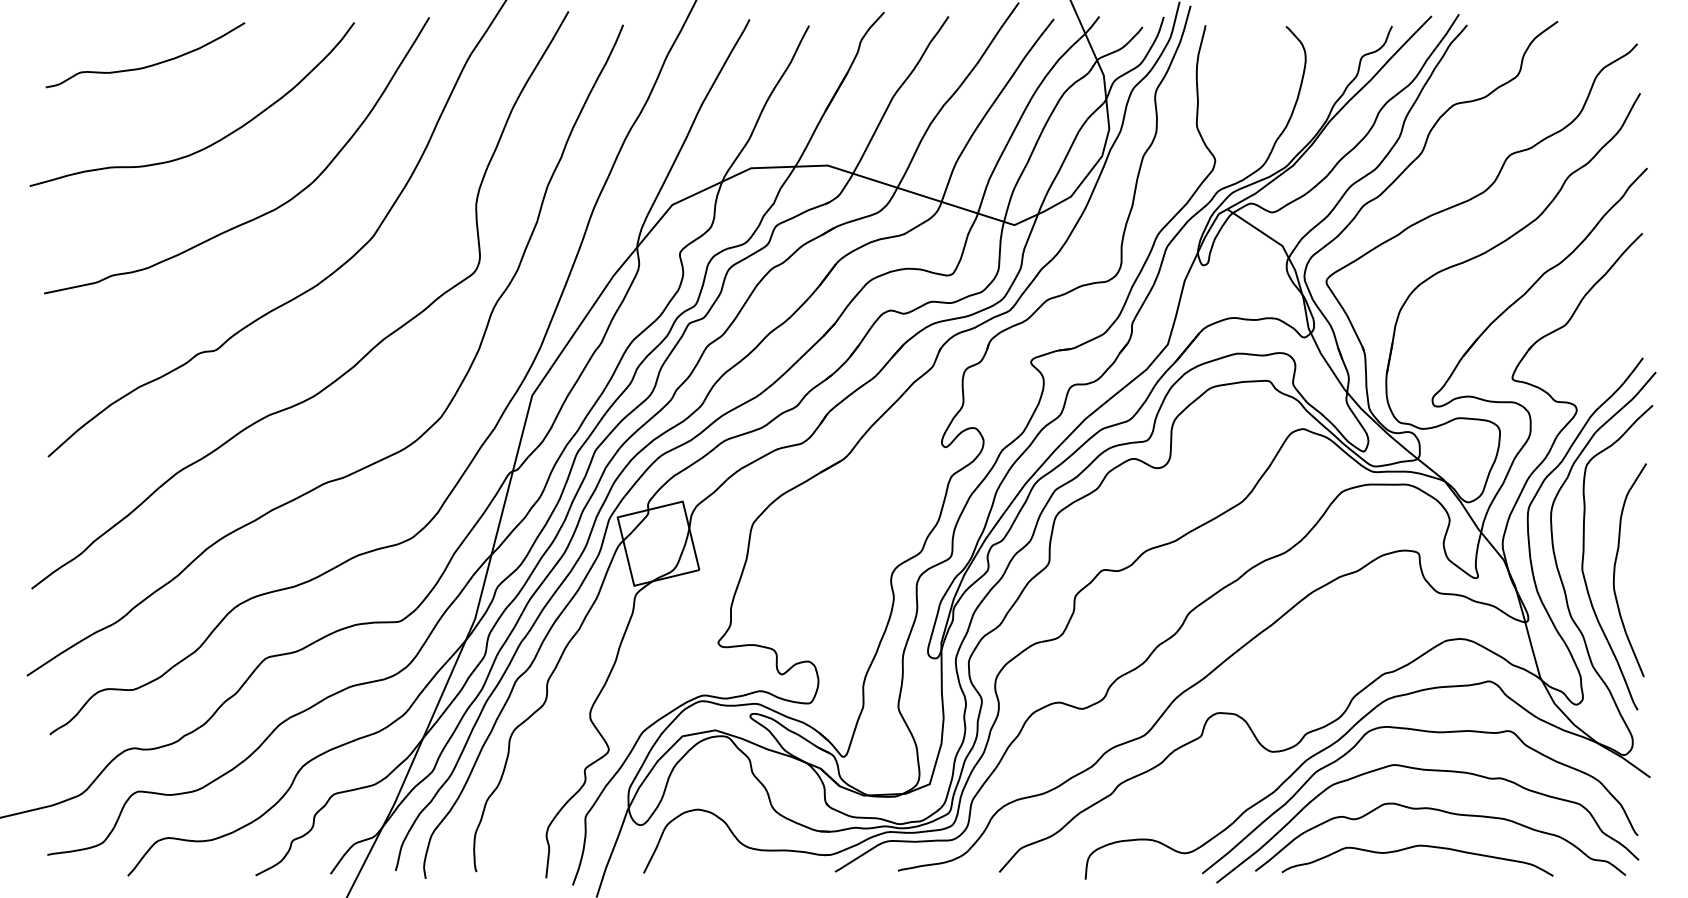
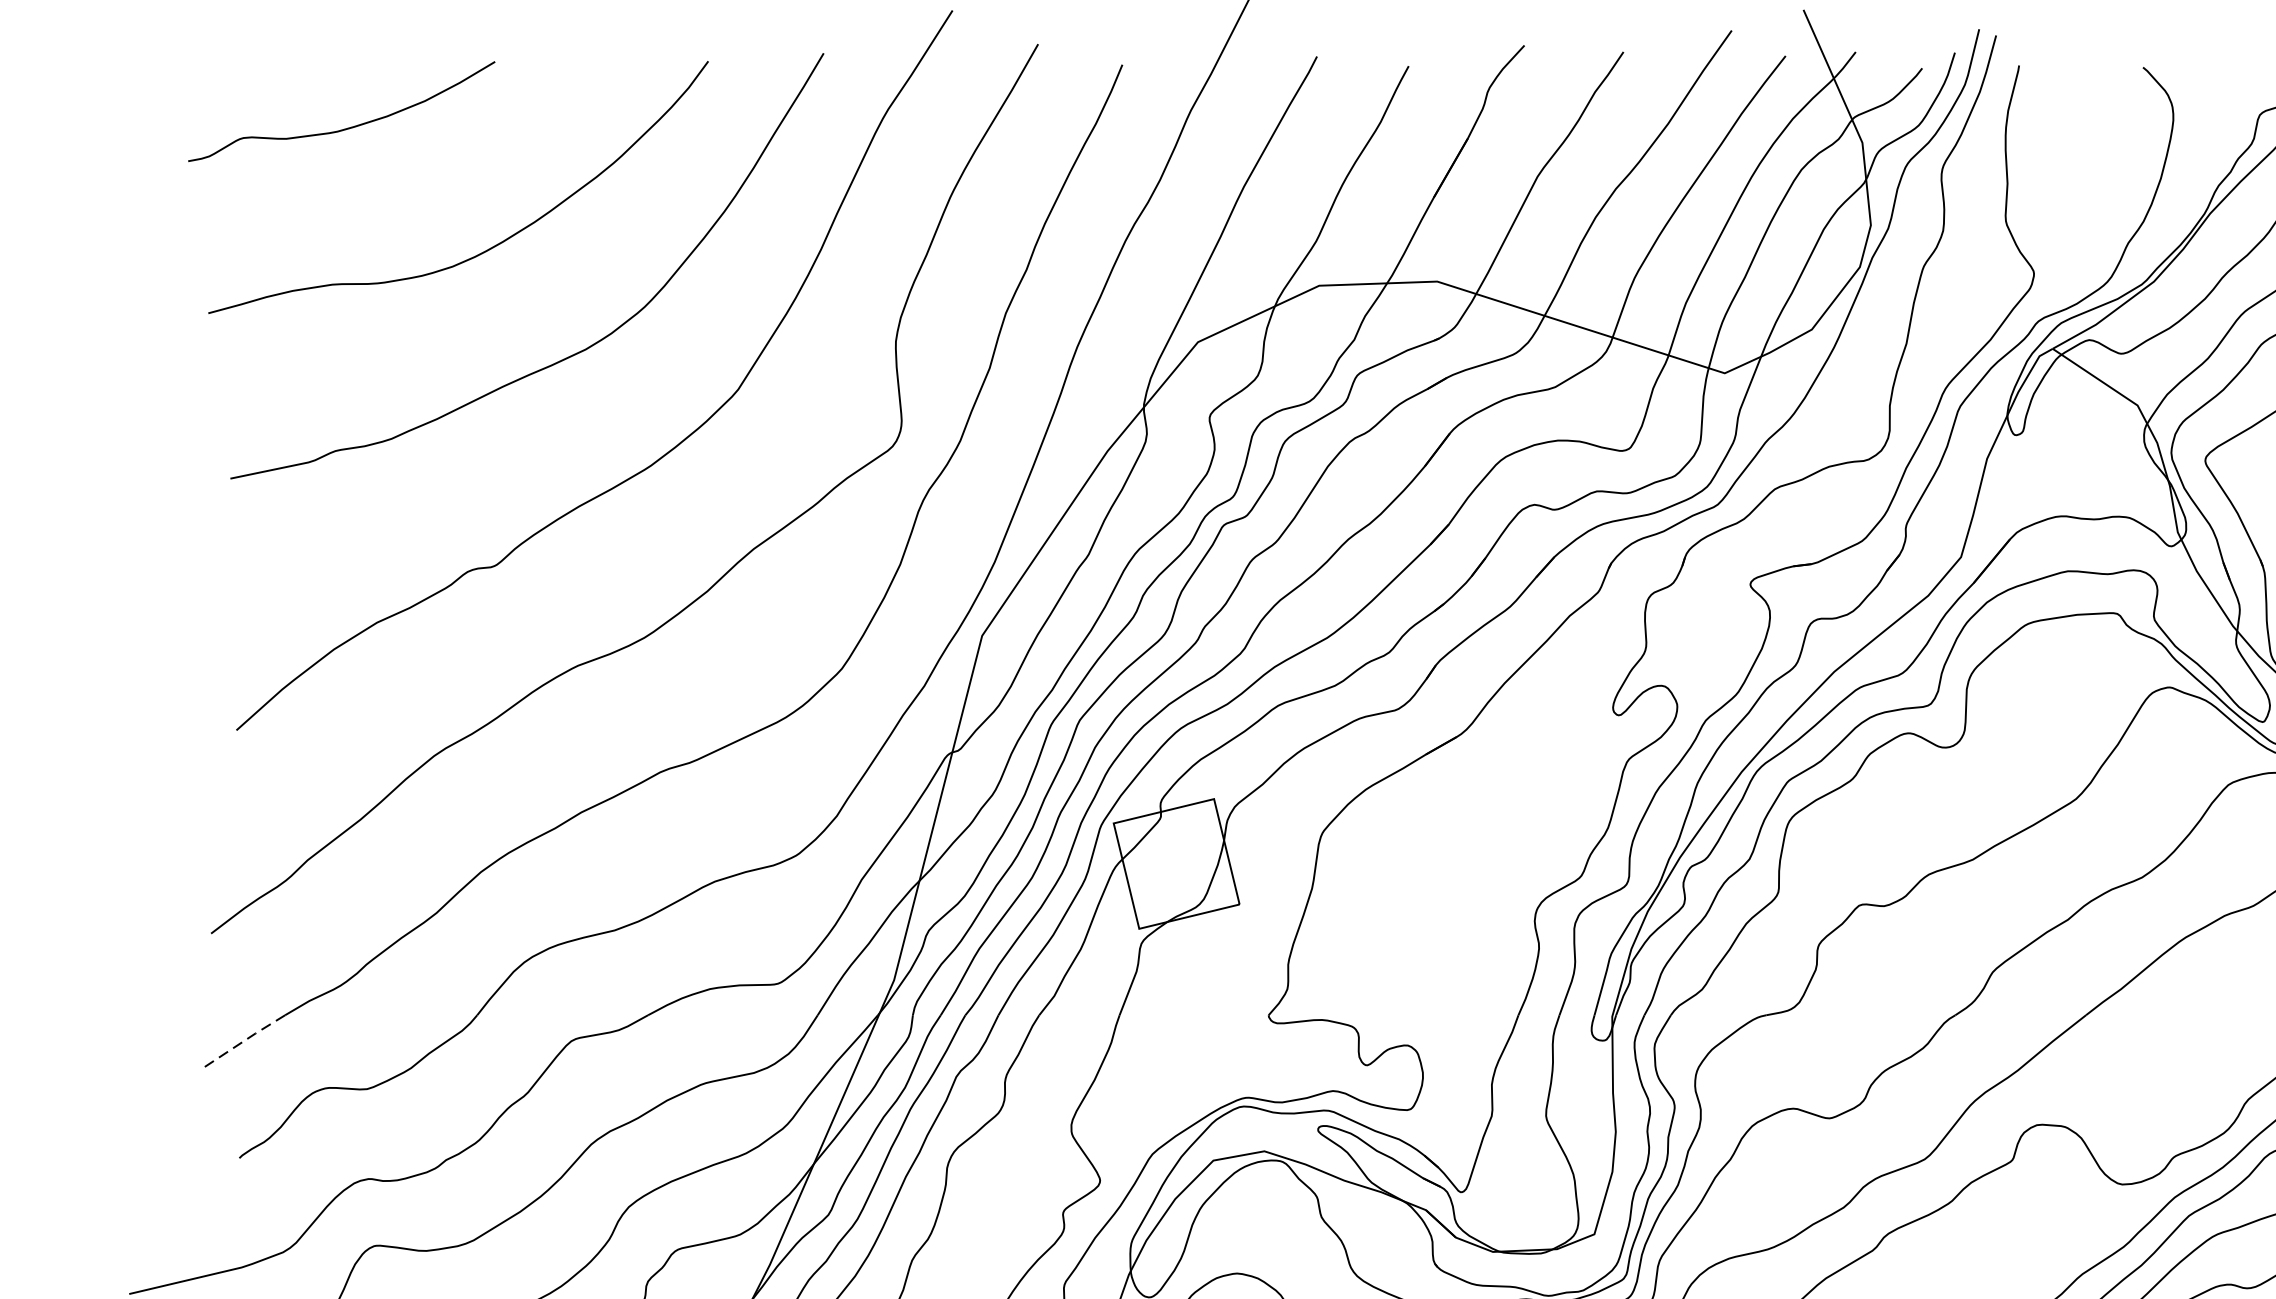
curve: (147, 65) -> (344, 127), moved
line: (53, 658) -> (244, 1040), solid -> dashed

